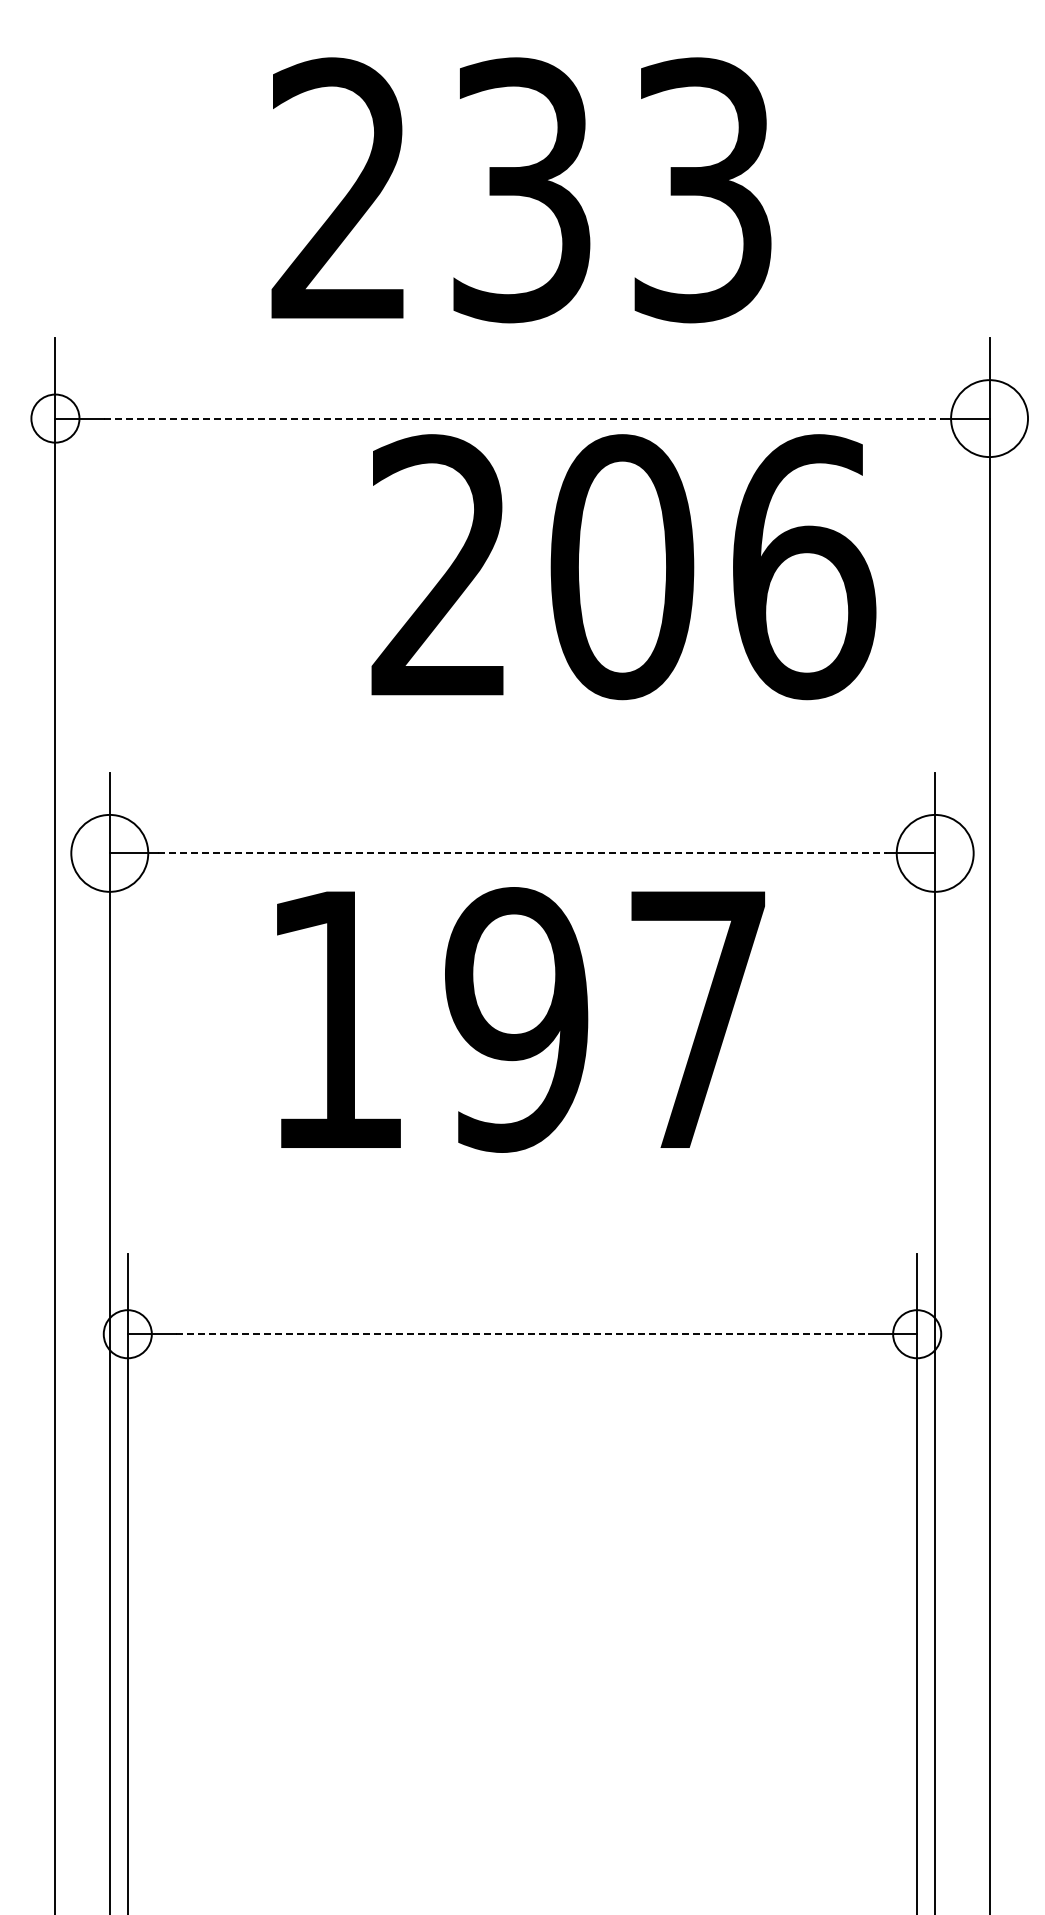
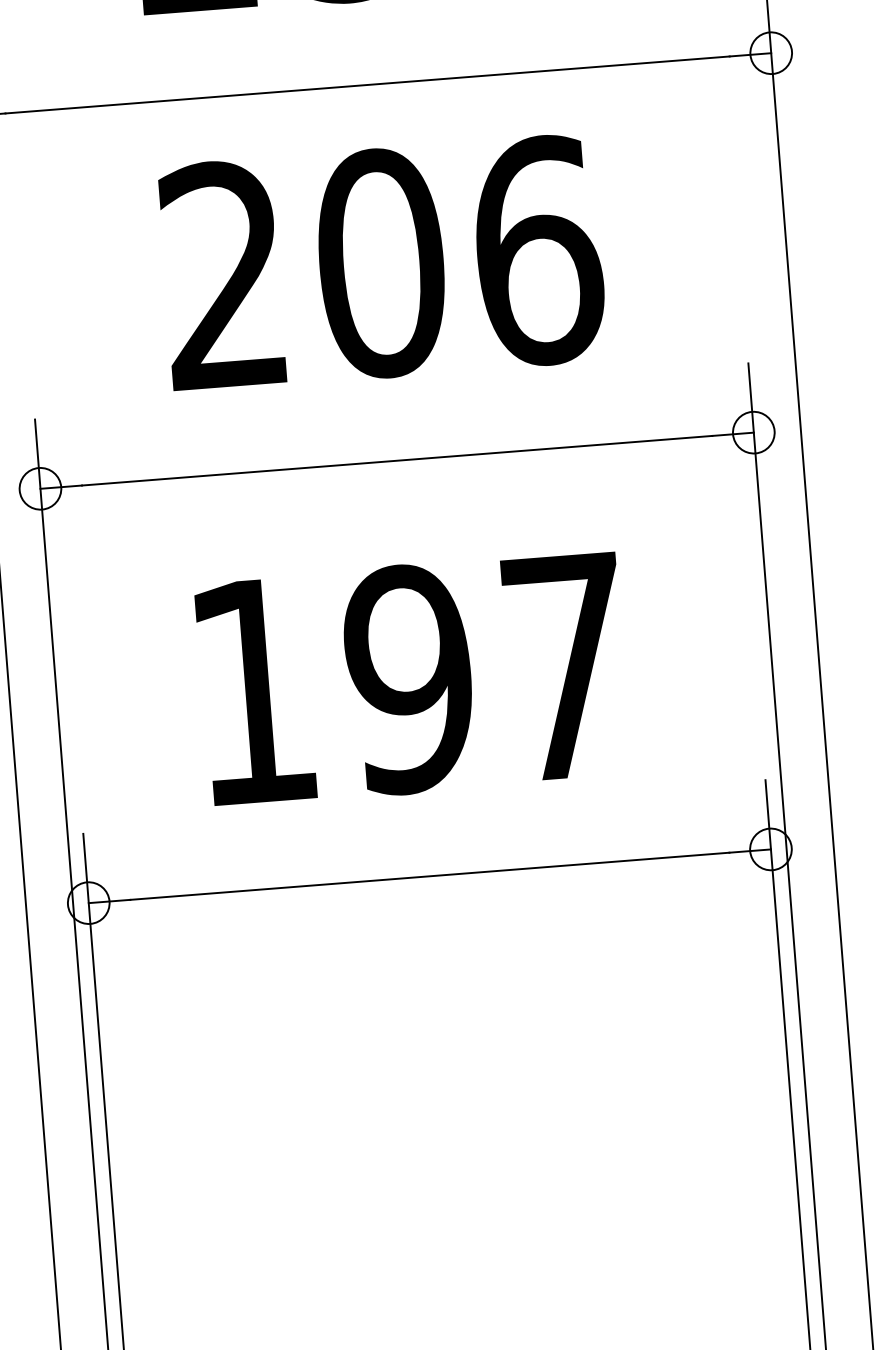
line: (522, 418) -> (367, 84), dashed -> solid
circle: (989, 418) -> (771, 53), size x0.62
text: (623, 567) -> (382, 263), moved
circle: (109, 853) -> (40, 488), size x0.62
line: (522, 853) -> (397, 460), dashed -> solid
circle: (935, 853) -> (754, 432), size x0.62
text: (520, 1019) -> (412, 678), moved
line: (522, 1334) -> (429, 876), dashed -> solid

